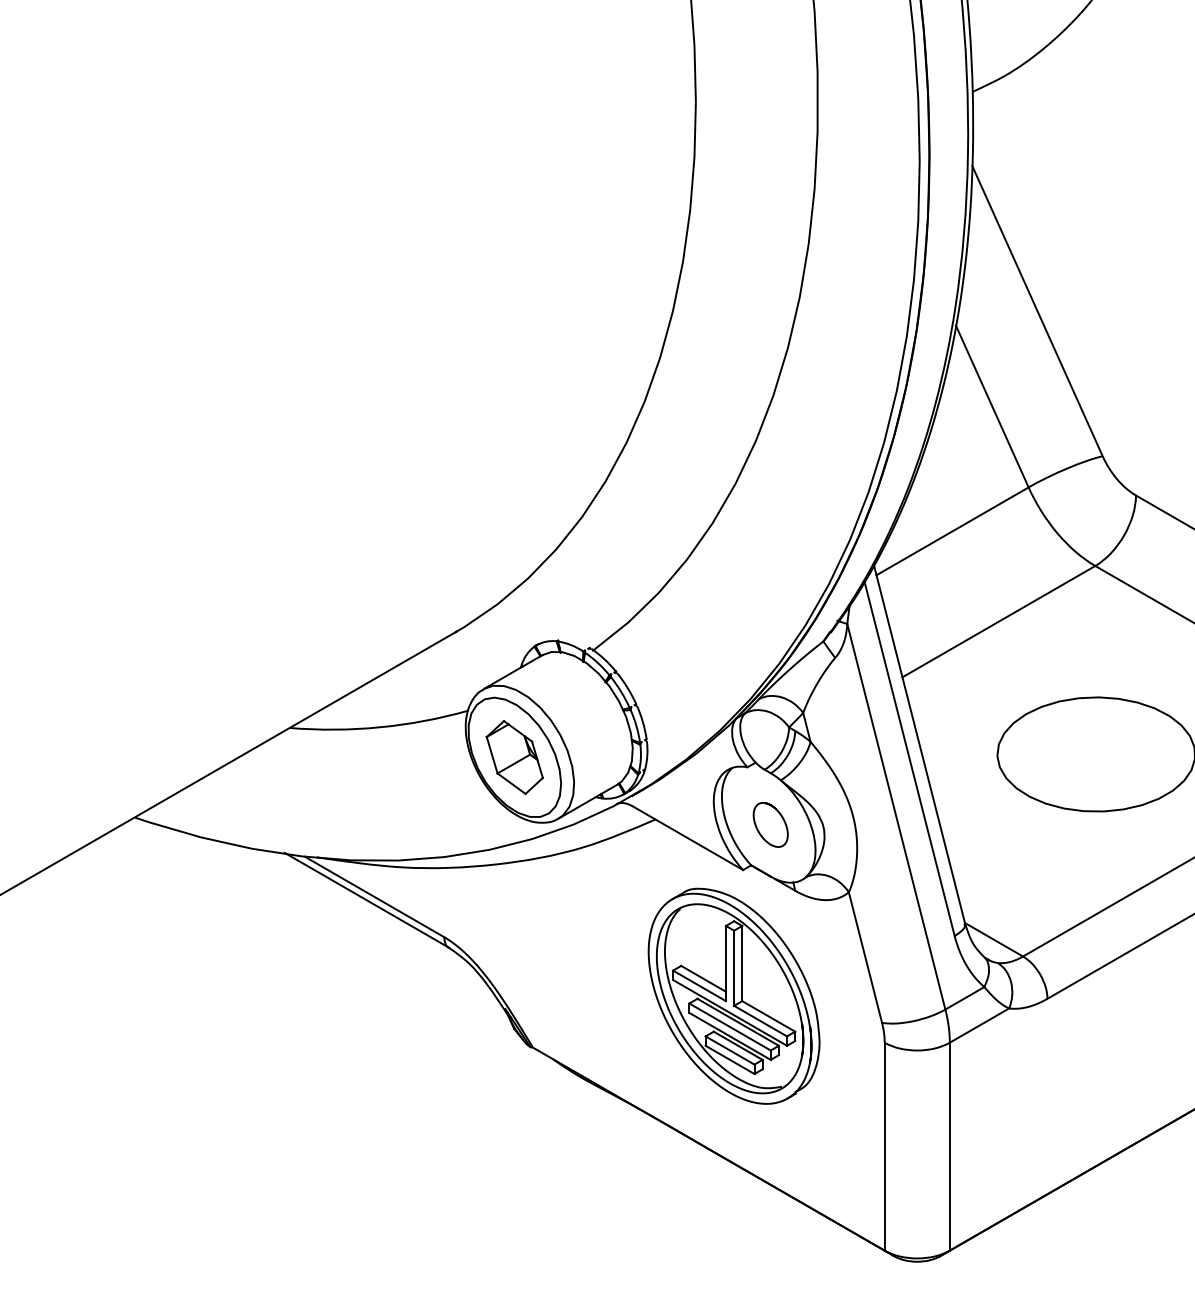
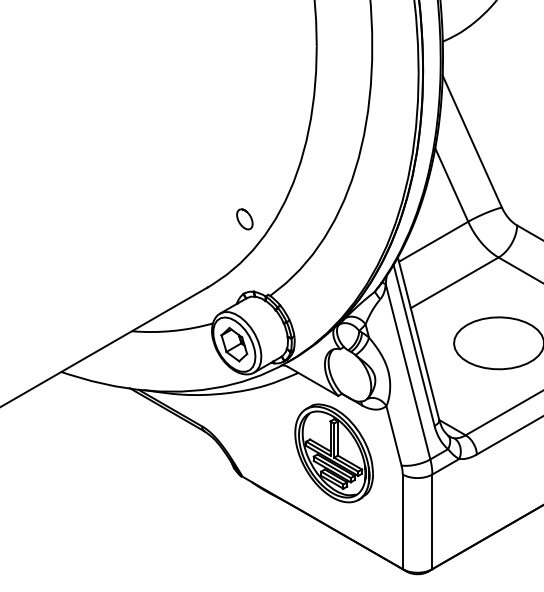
part: (769, 825) -> (244, 219), moved

